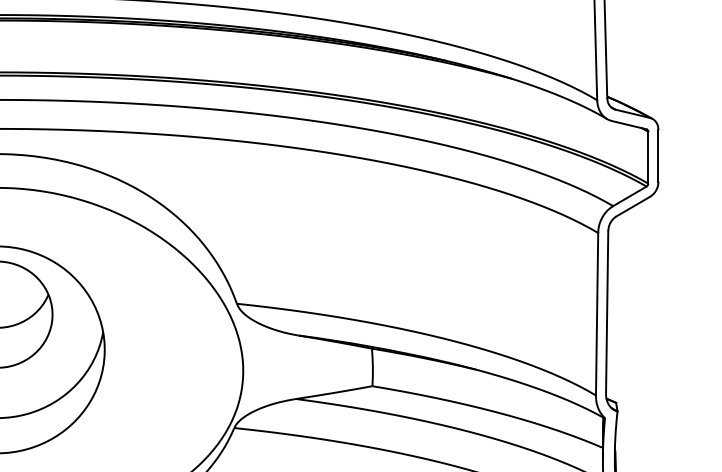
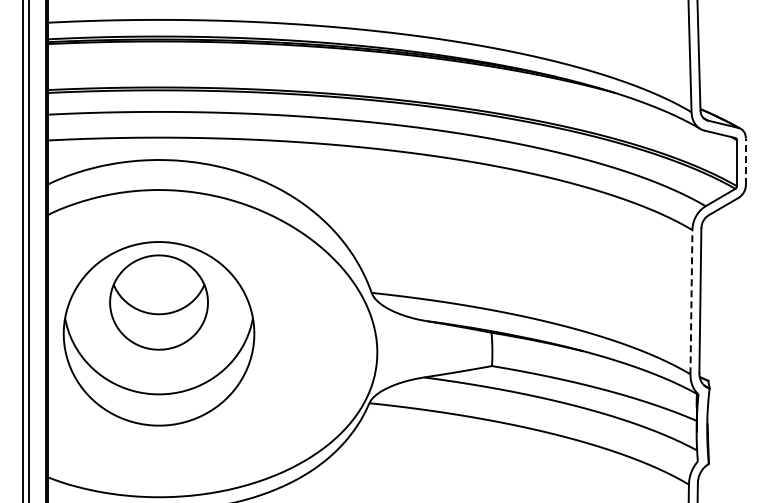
line: (657, 155) -> (745, 161), solid -> dashed
line: (597, 313) -> (691, 301), solid -> dashed

